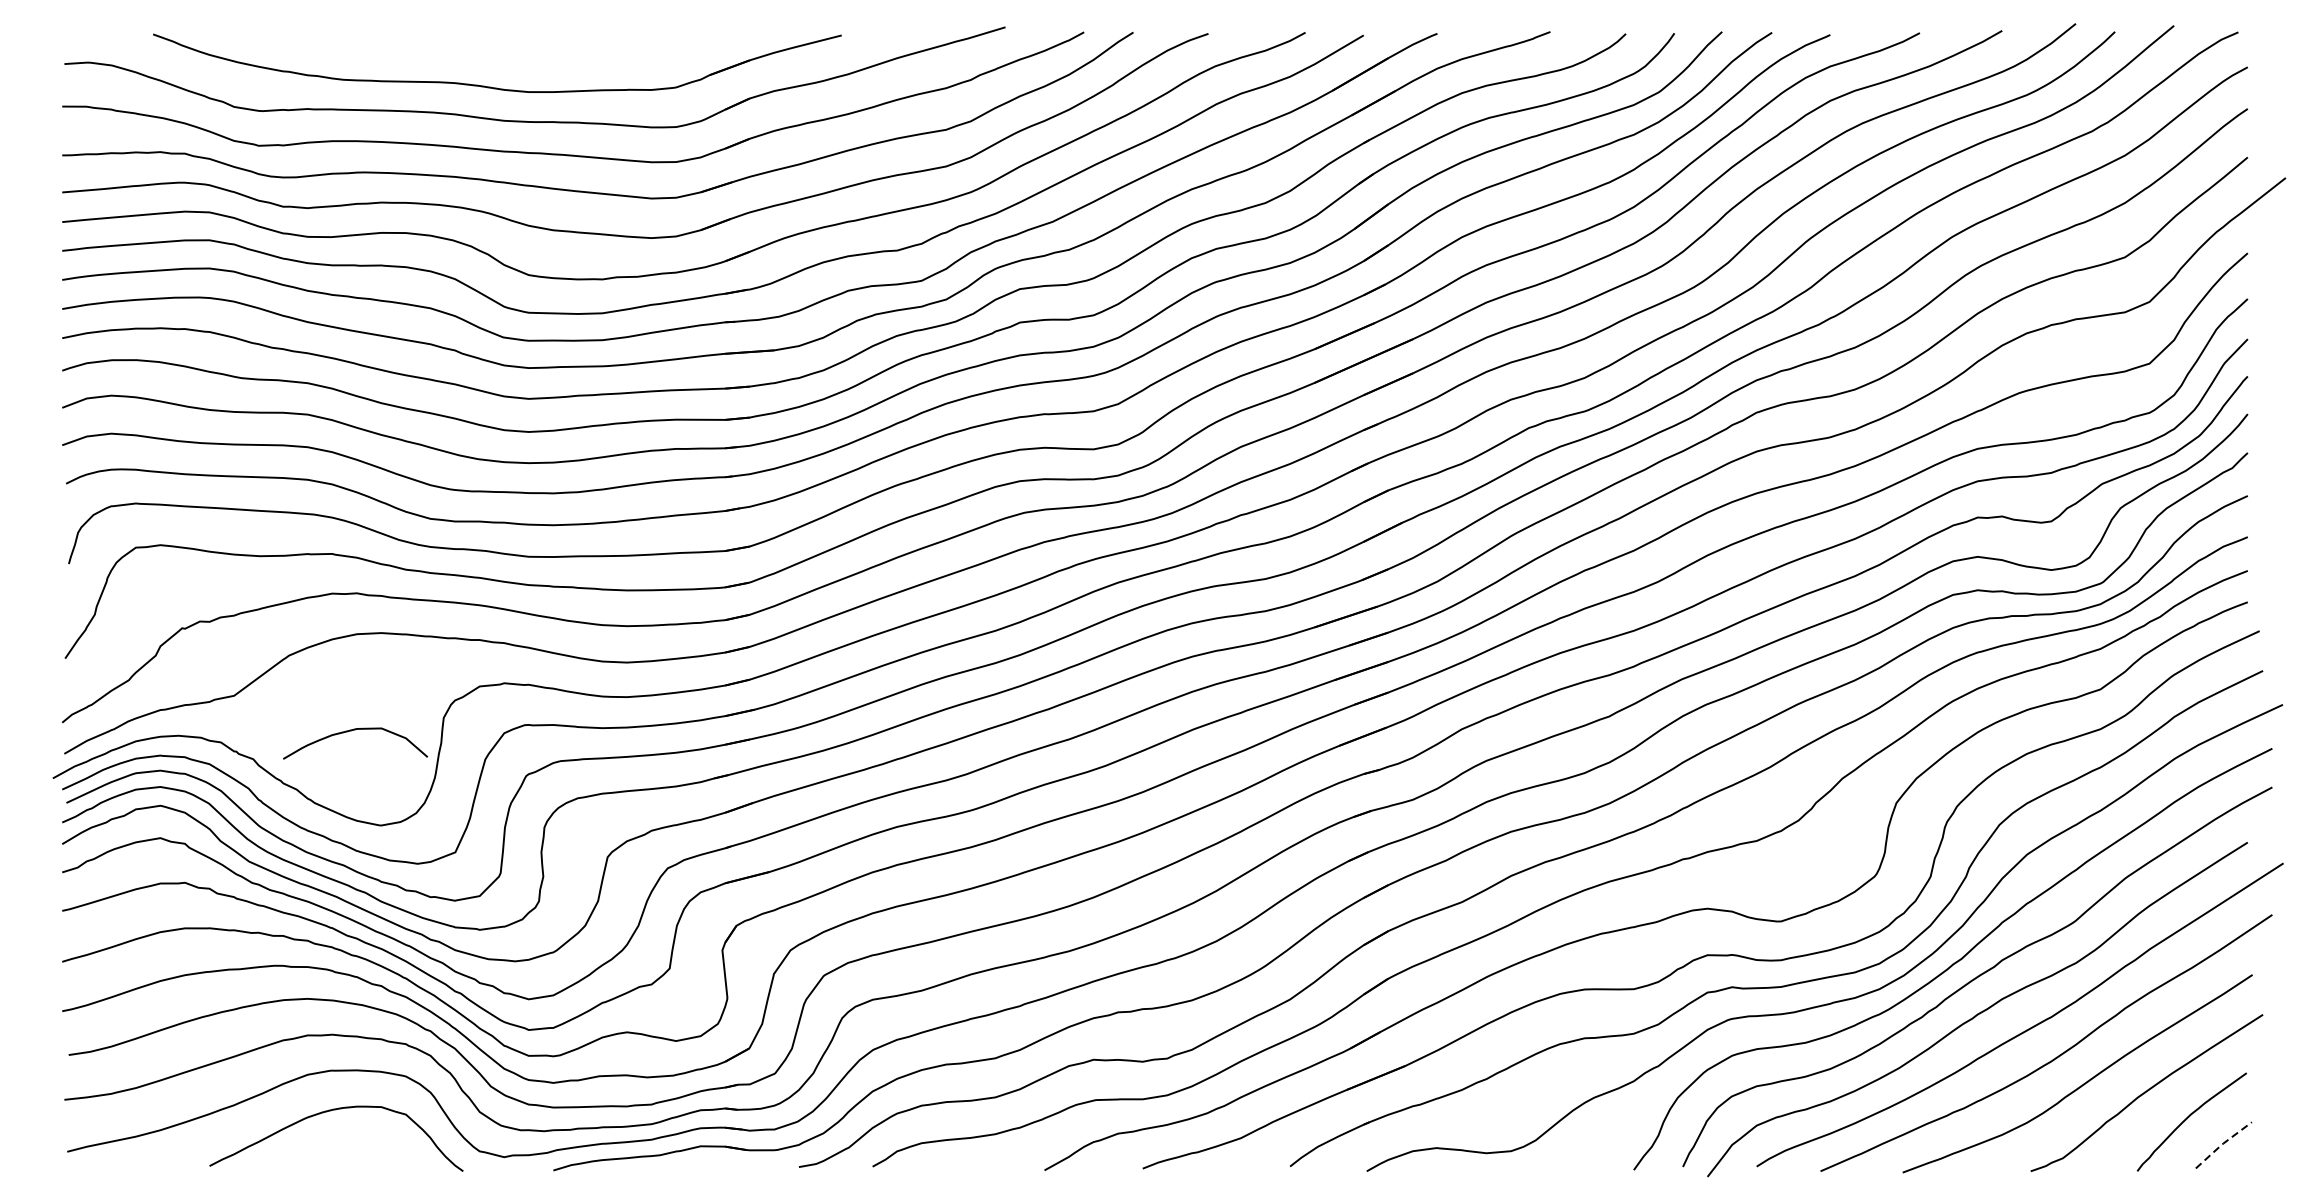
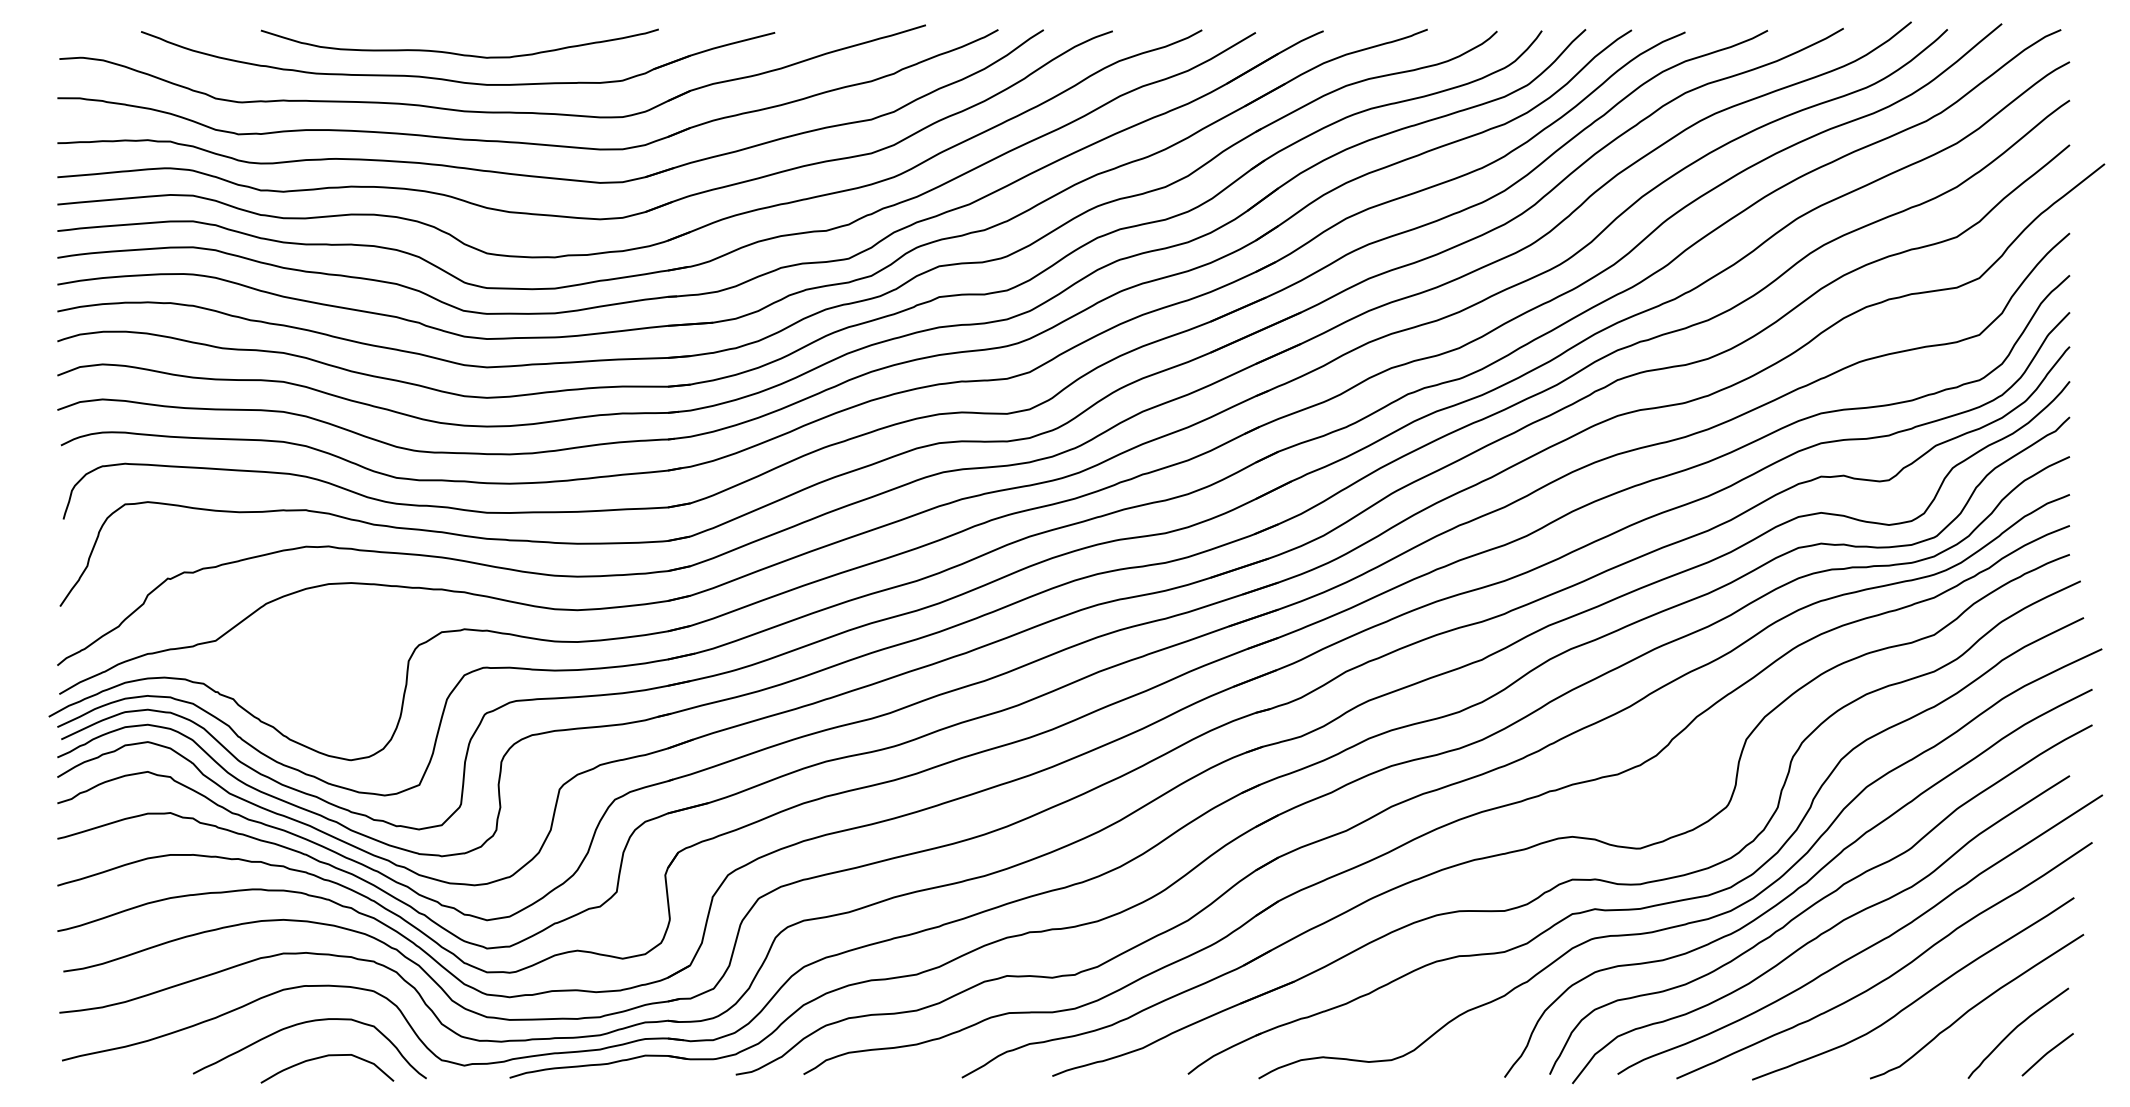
curve: (498, 58) -> (459, 53), added
curve: (353, 731) -> (325, 1057), moved
line: (2222, 1144) -> (2046, 1053), dashed -> solid

